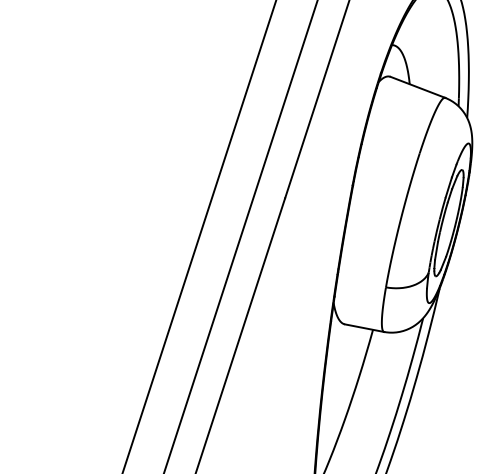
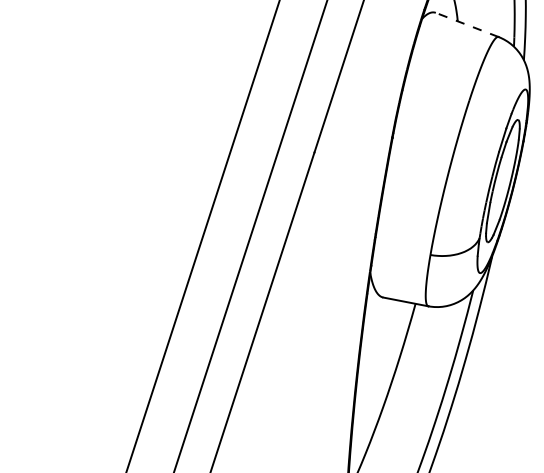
line: (417, 87) -> (466, 25), solid -> dashed

